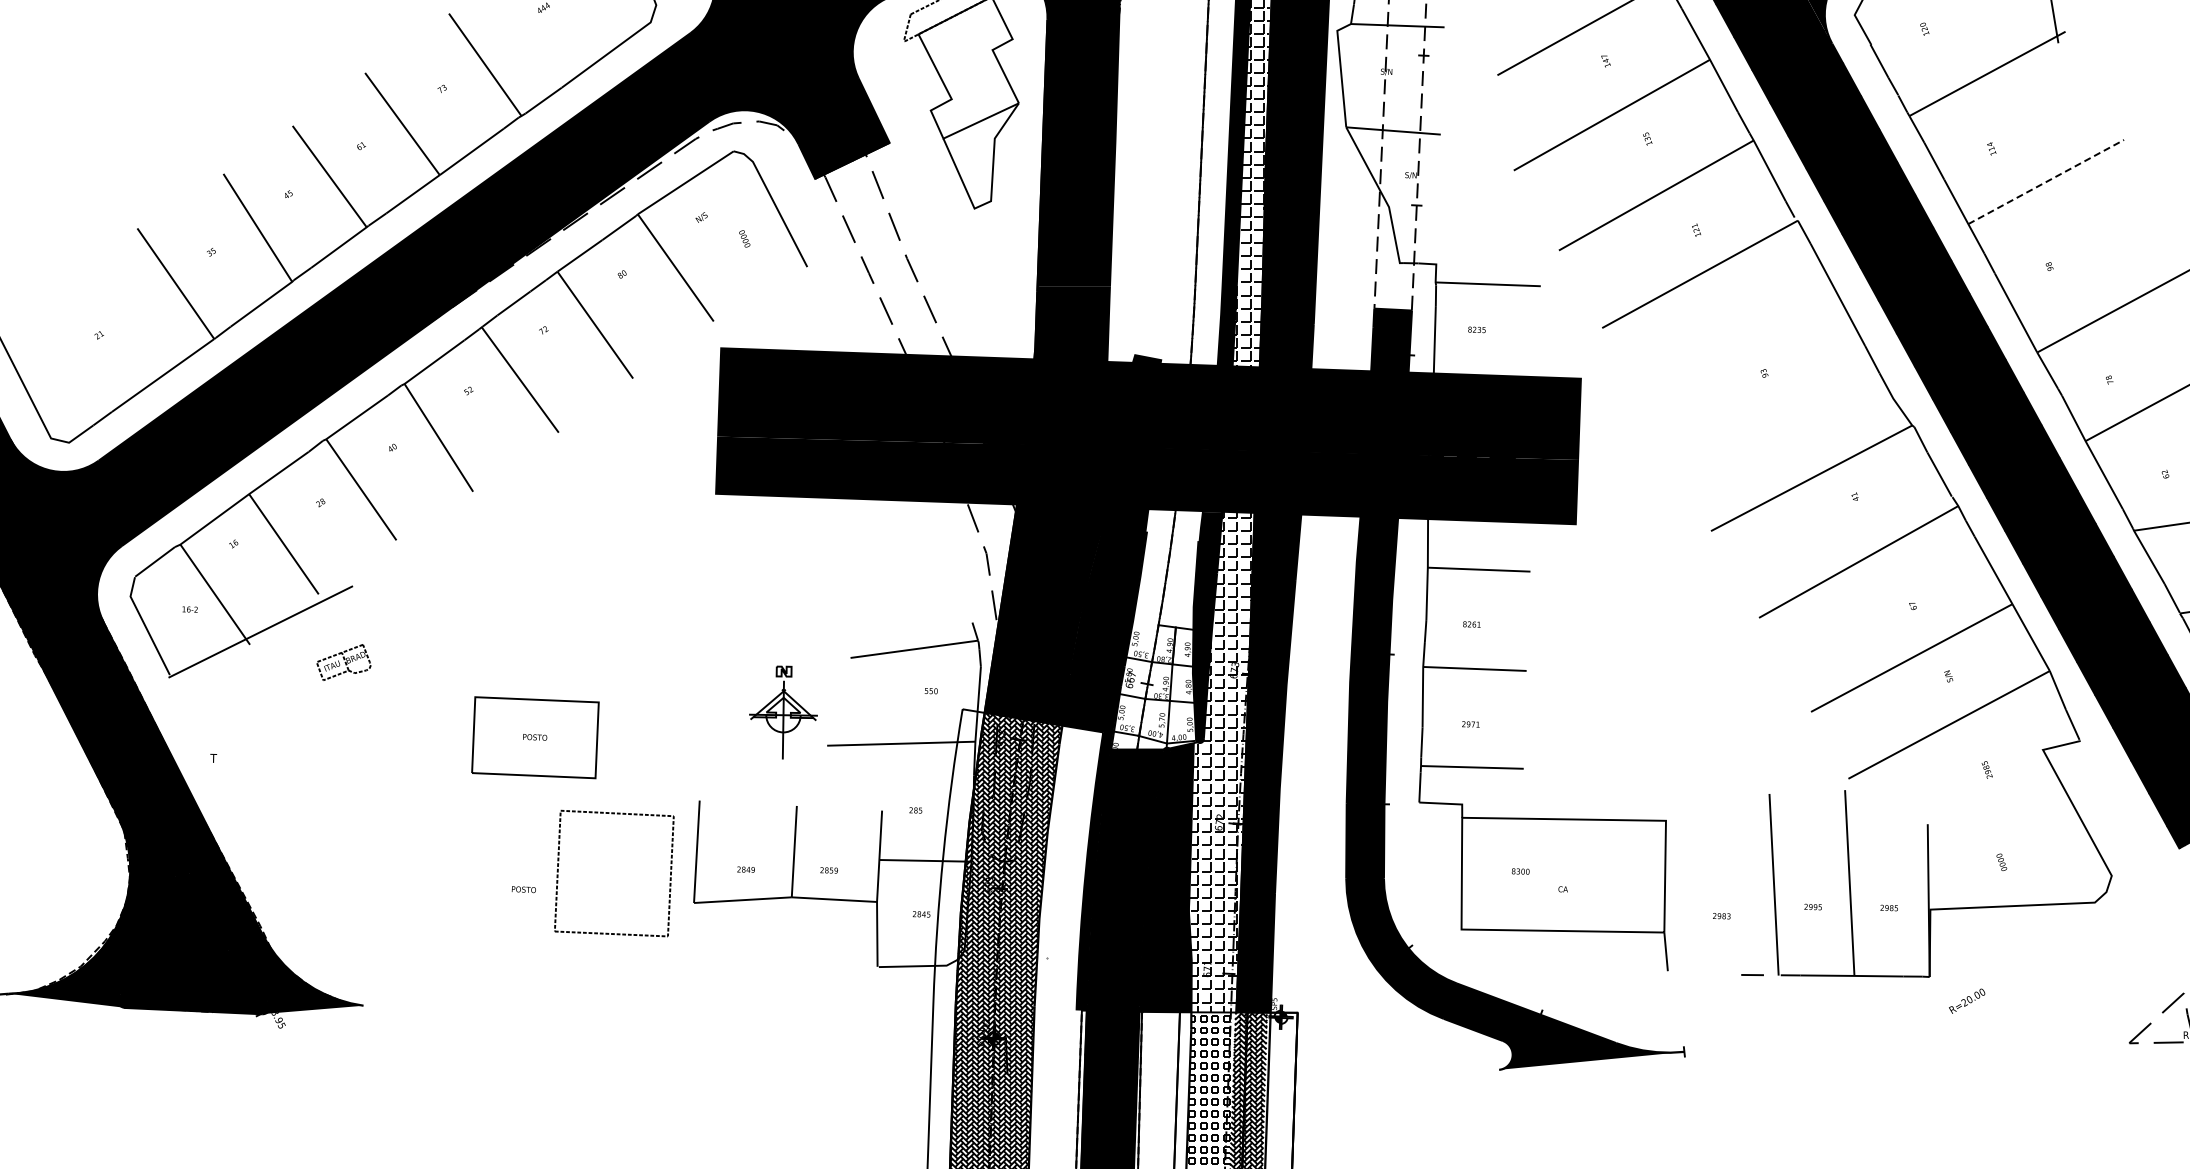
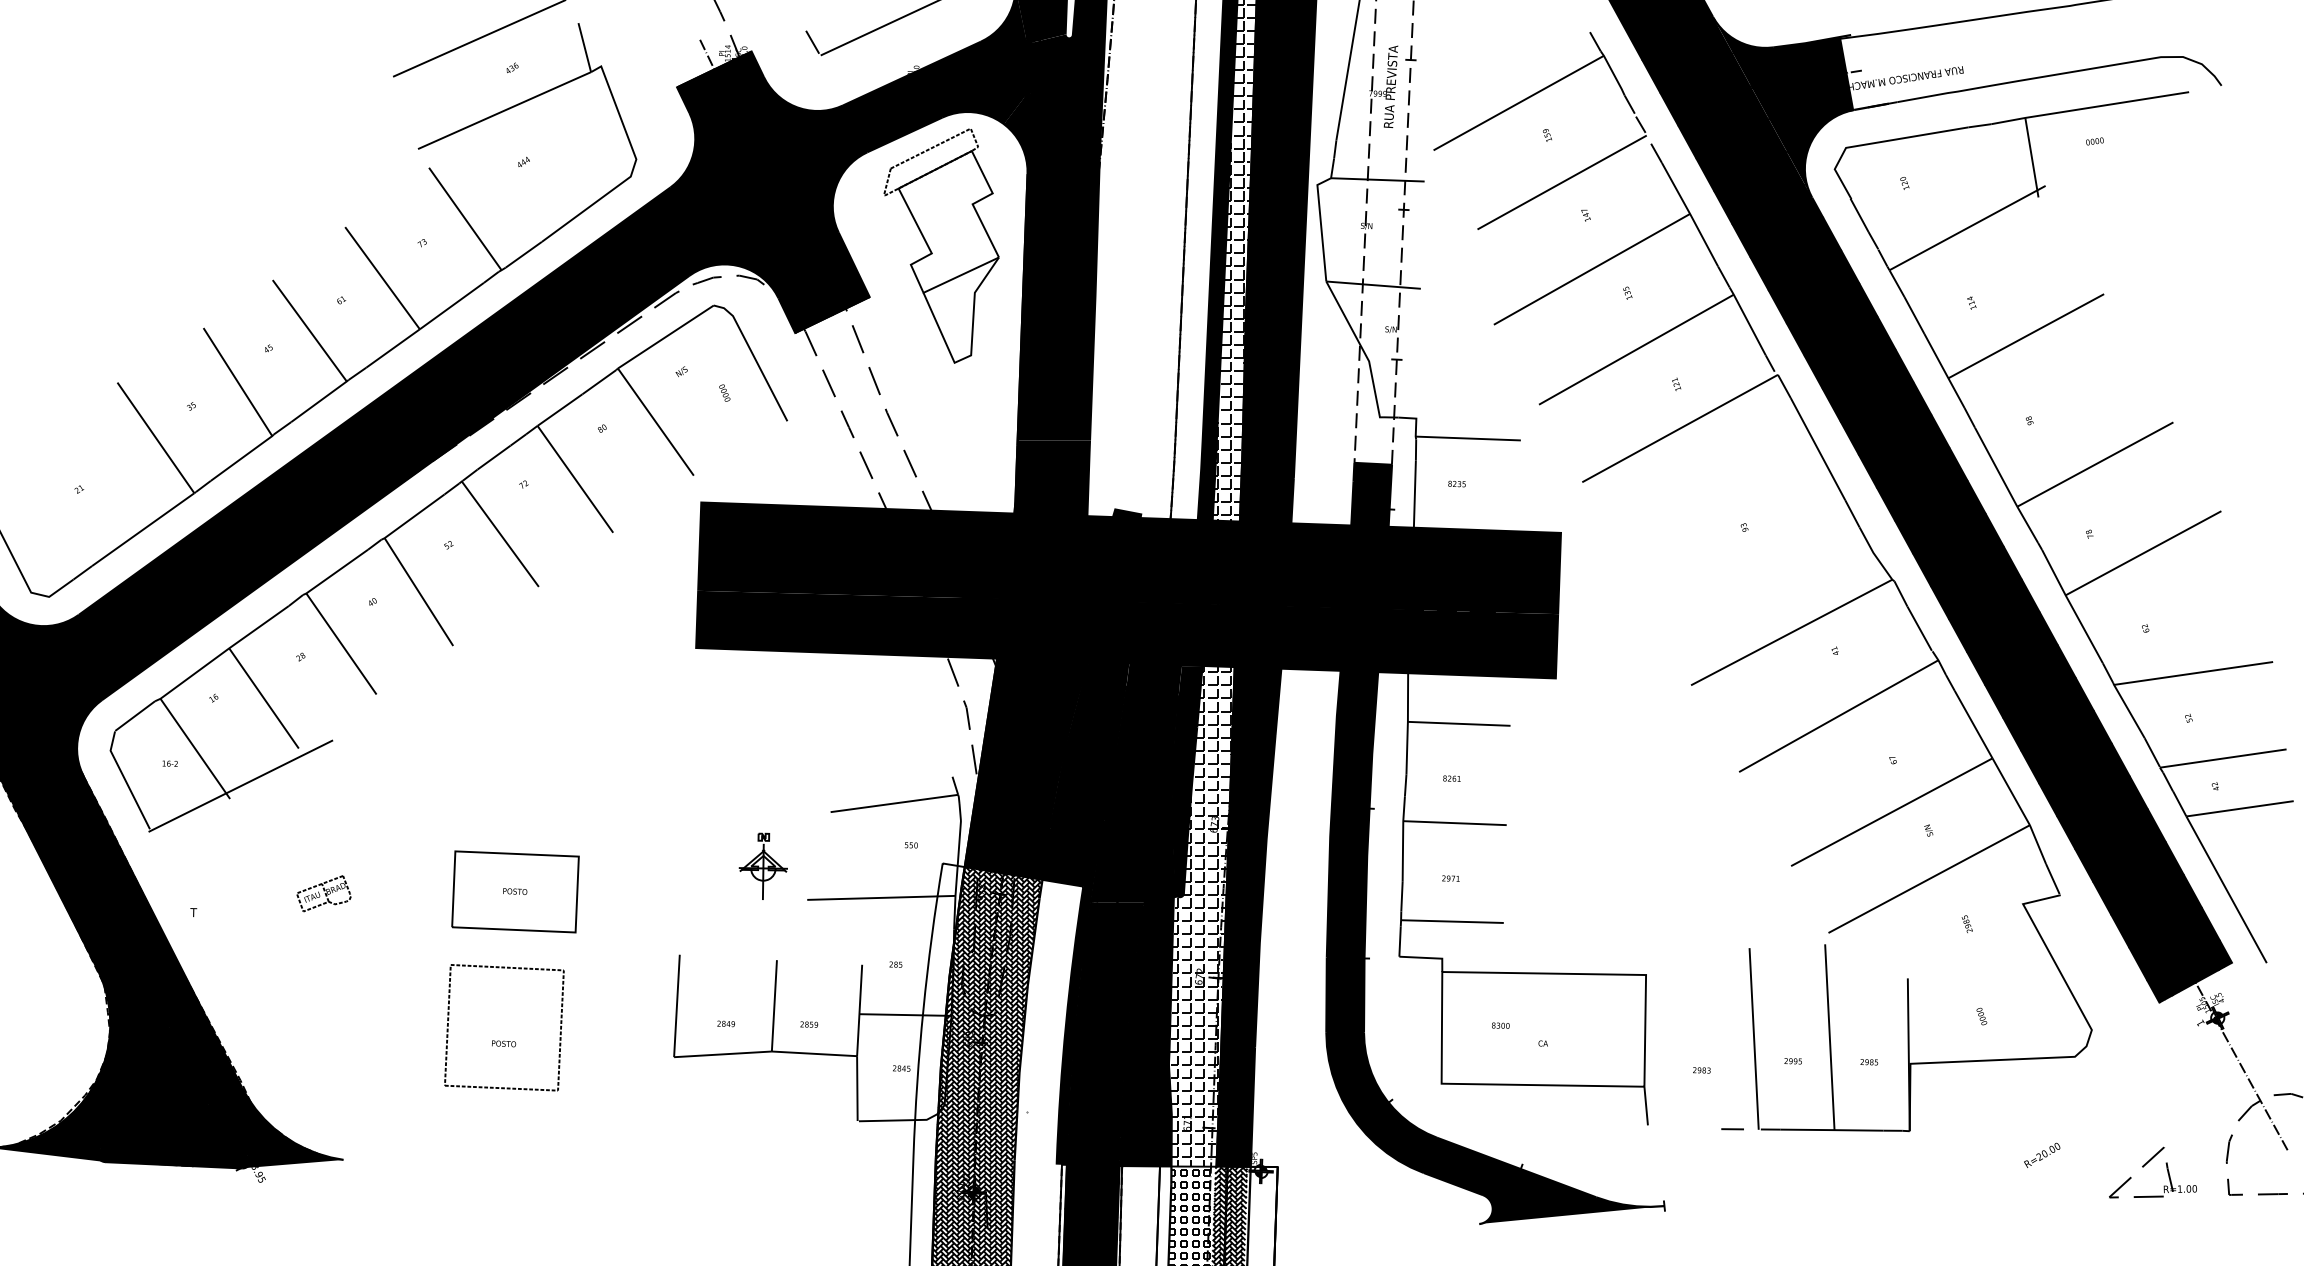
line: (2046, 182) -> (2026, 336), dashed -> solid
fill: (1156, 628) -> (1136, 782), added
part: (343, 662) -> (323, 893), moved
part: (782, 711) -> (762, 865), size x0.71
part: (669, 879) -> (559, 1033), moved
text: (1967, 1000) -> (2042, 1154), moved

